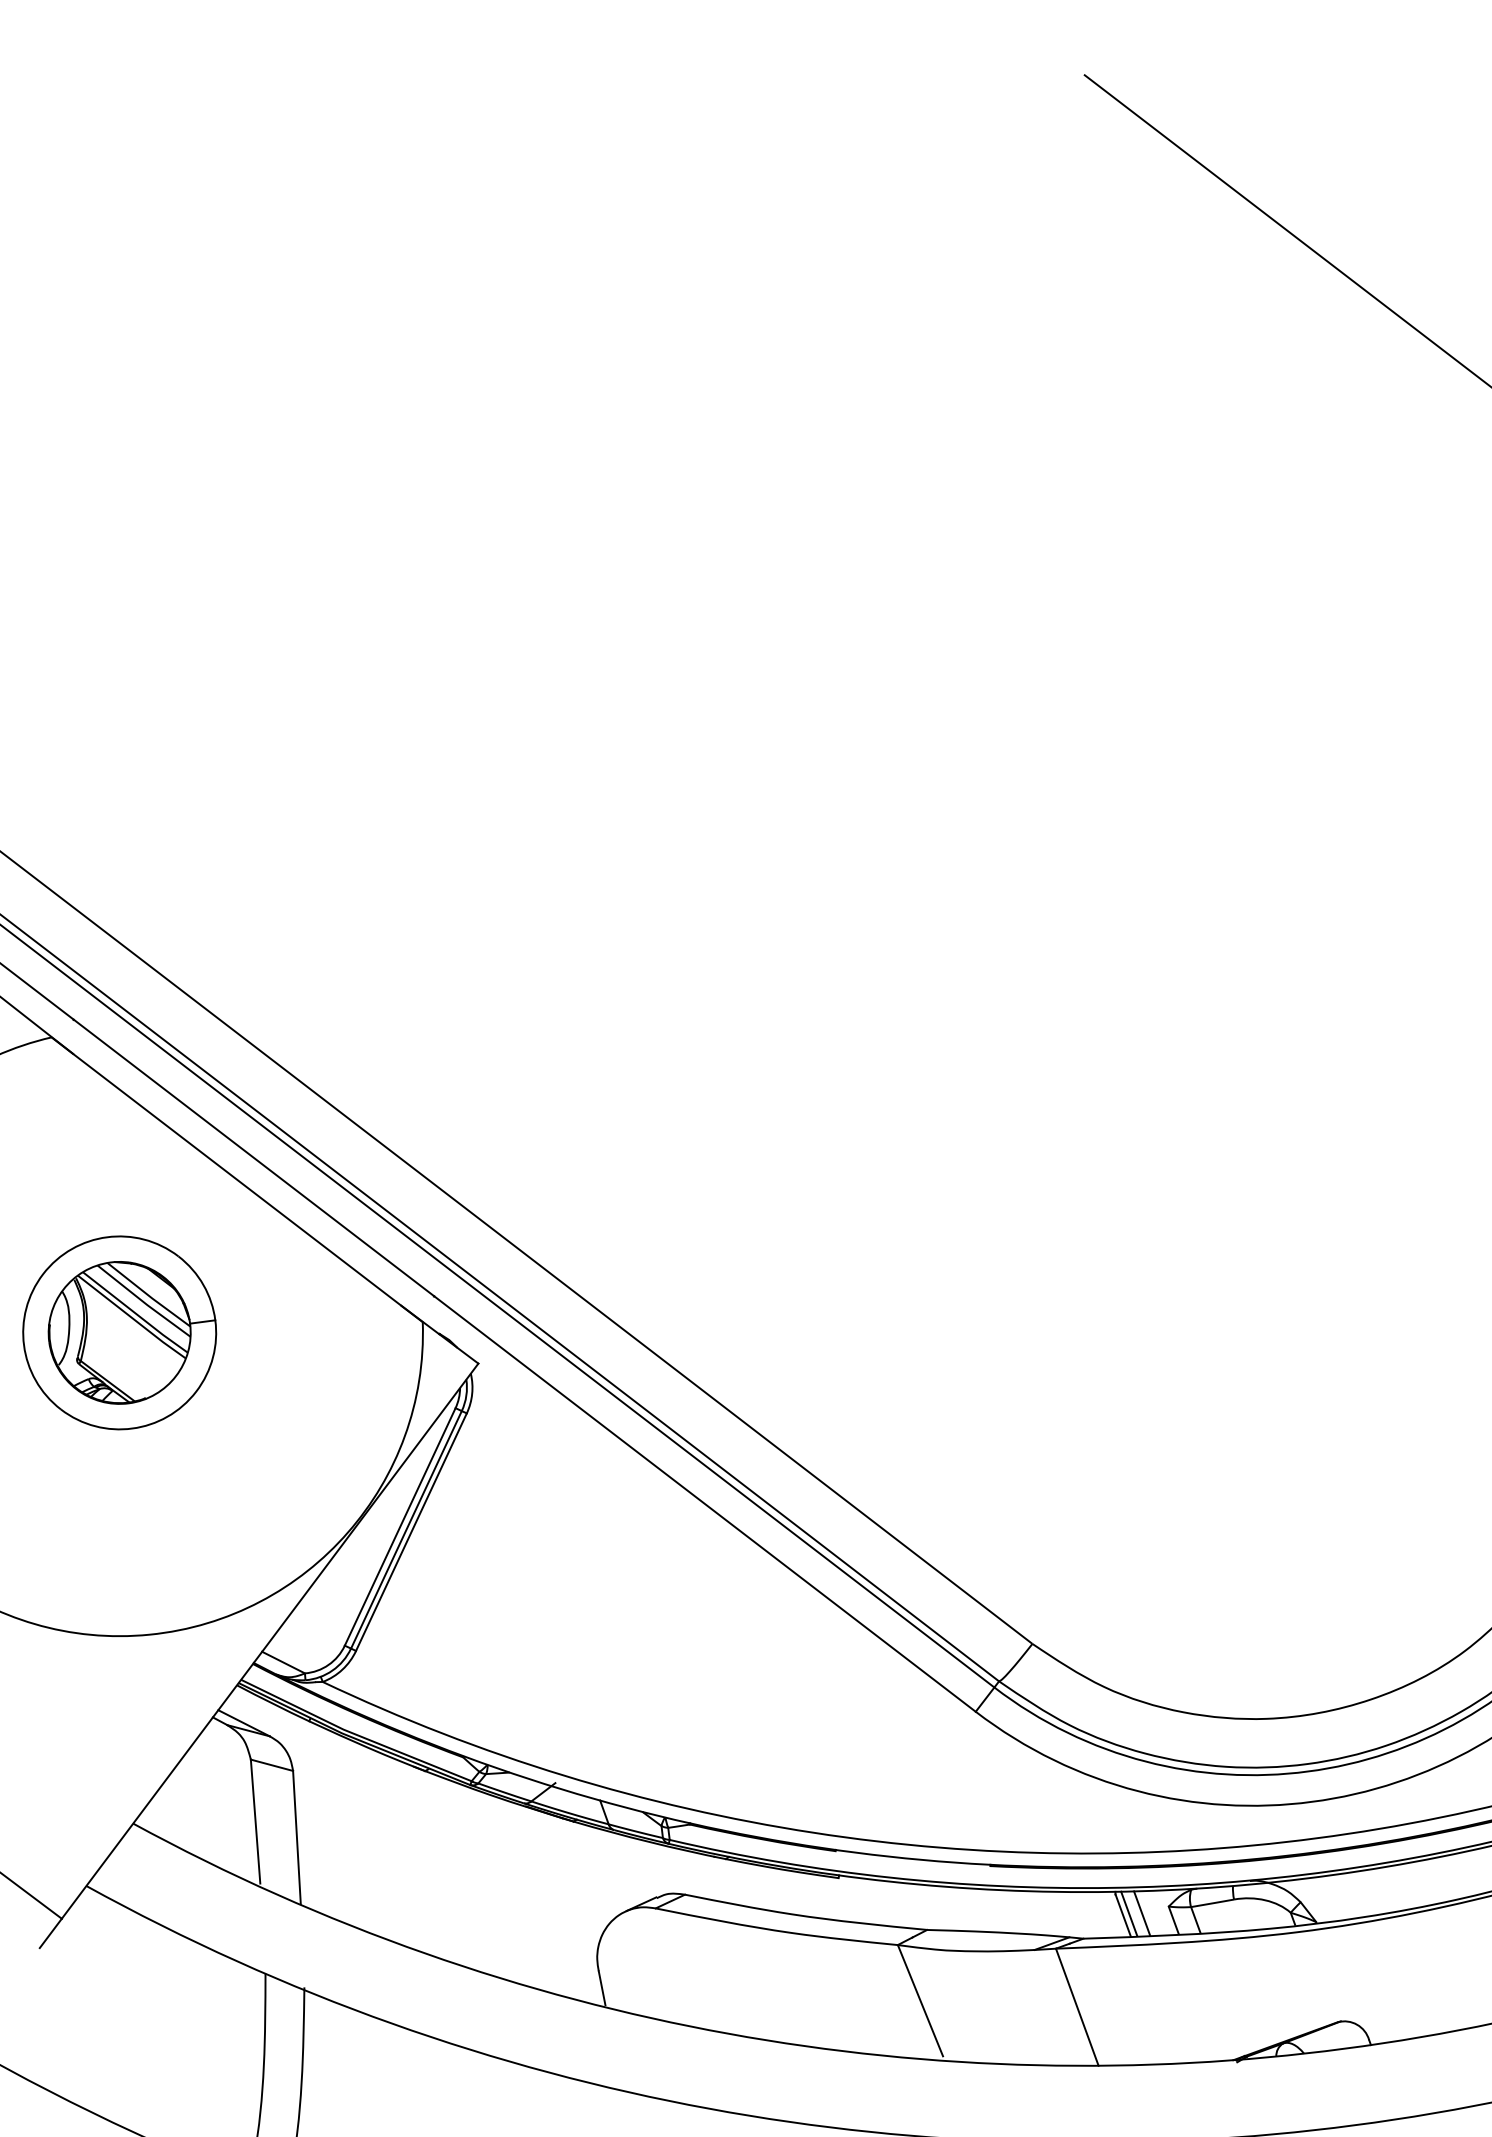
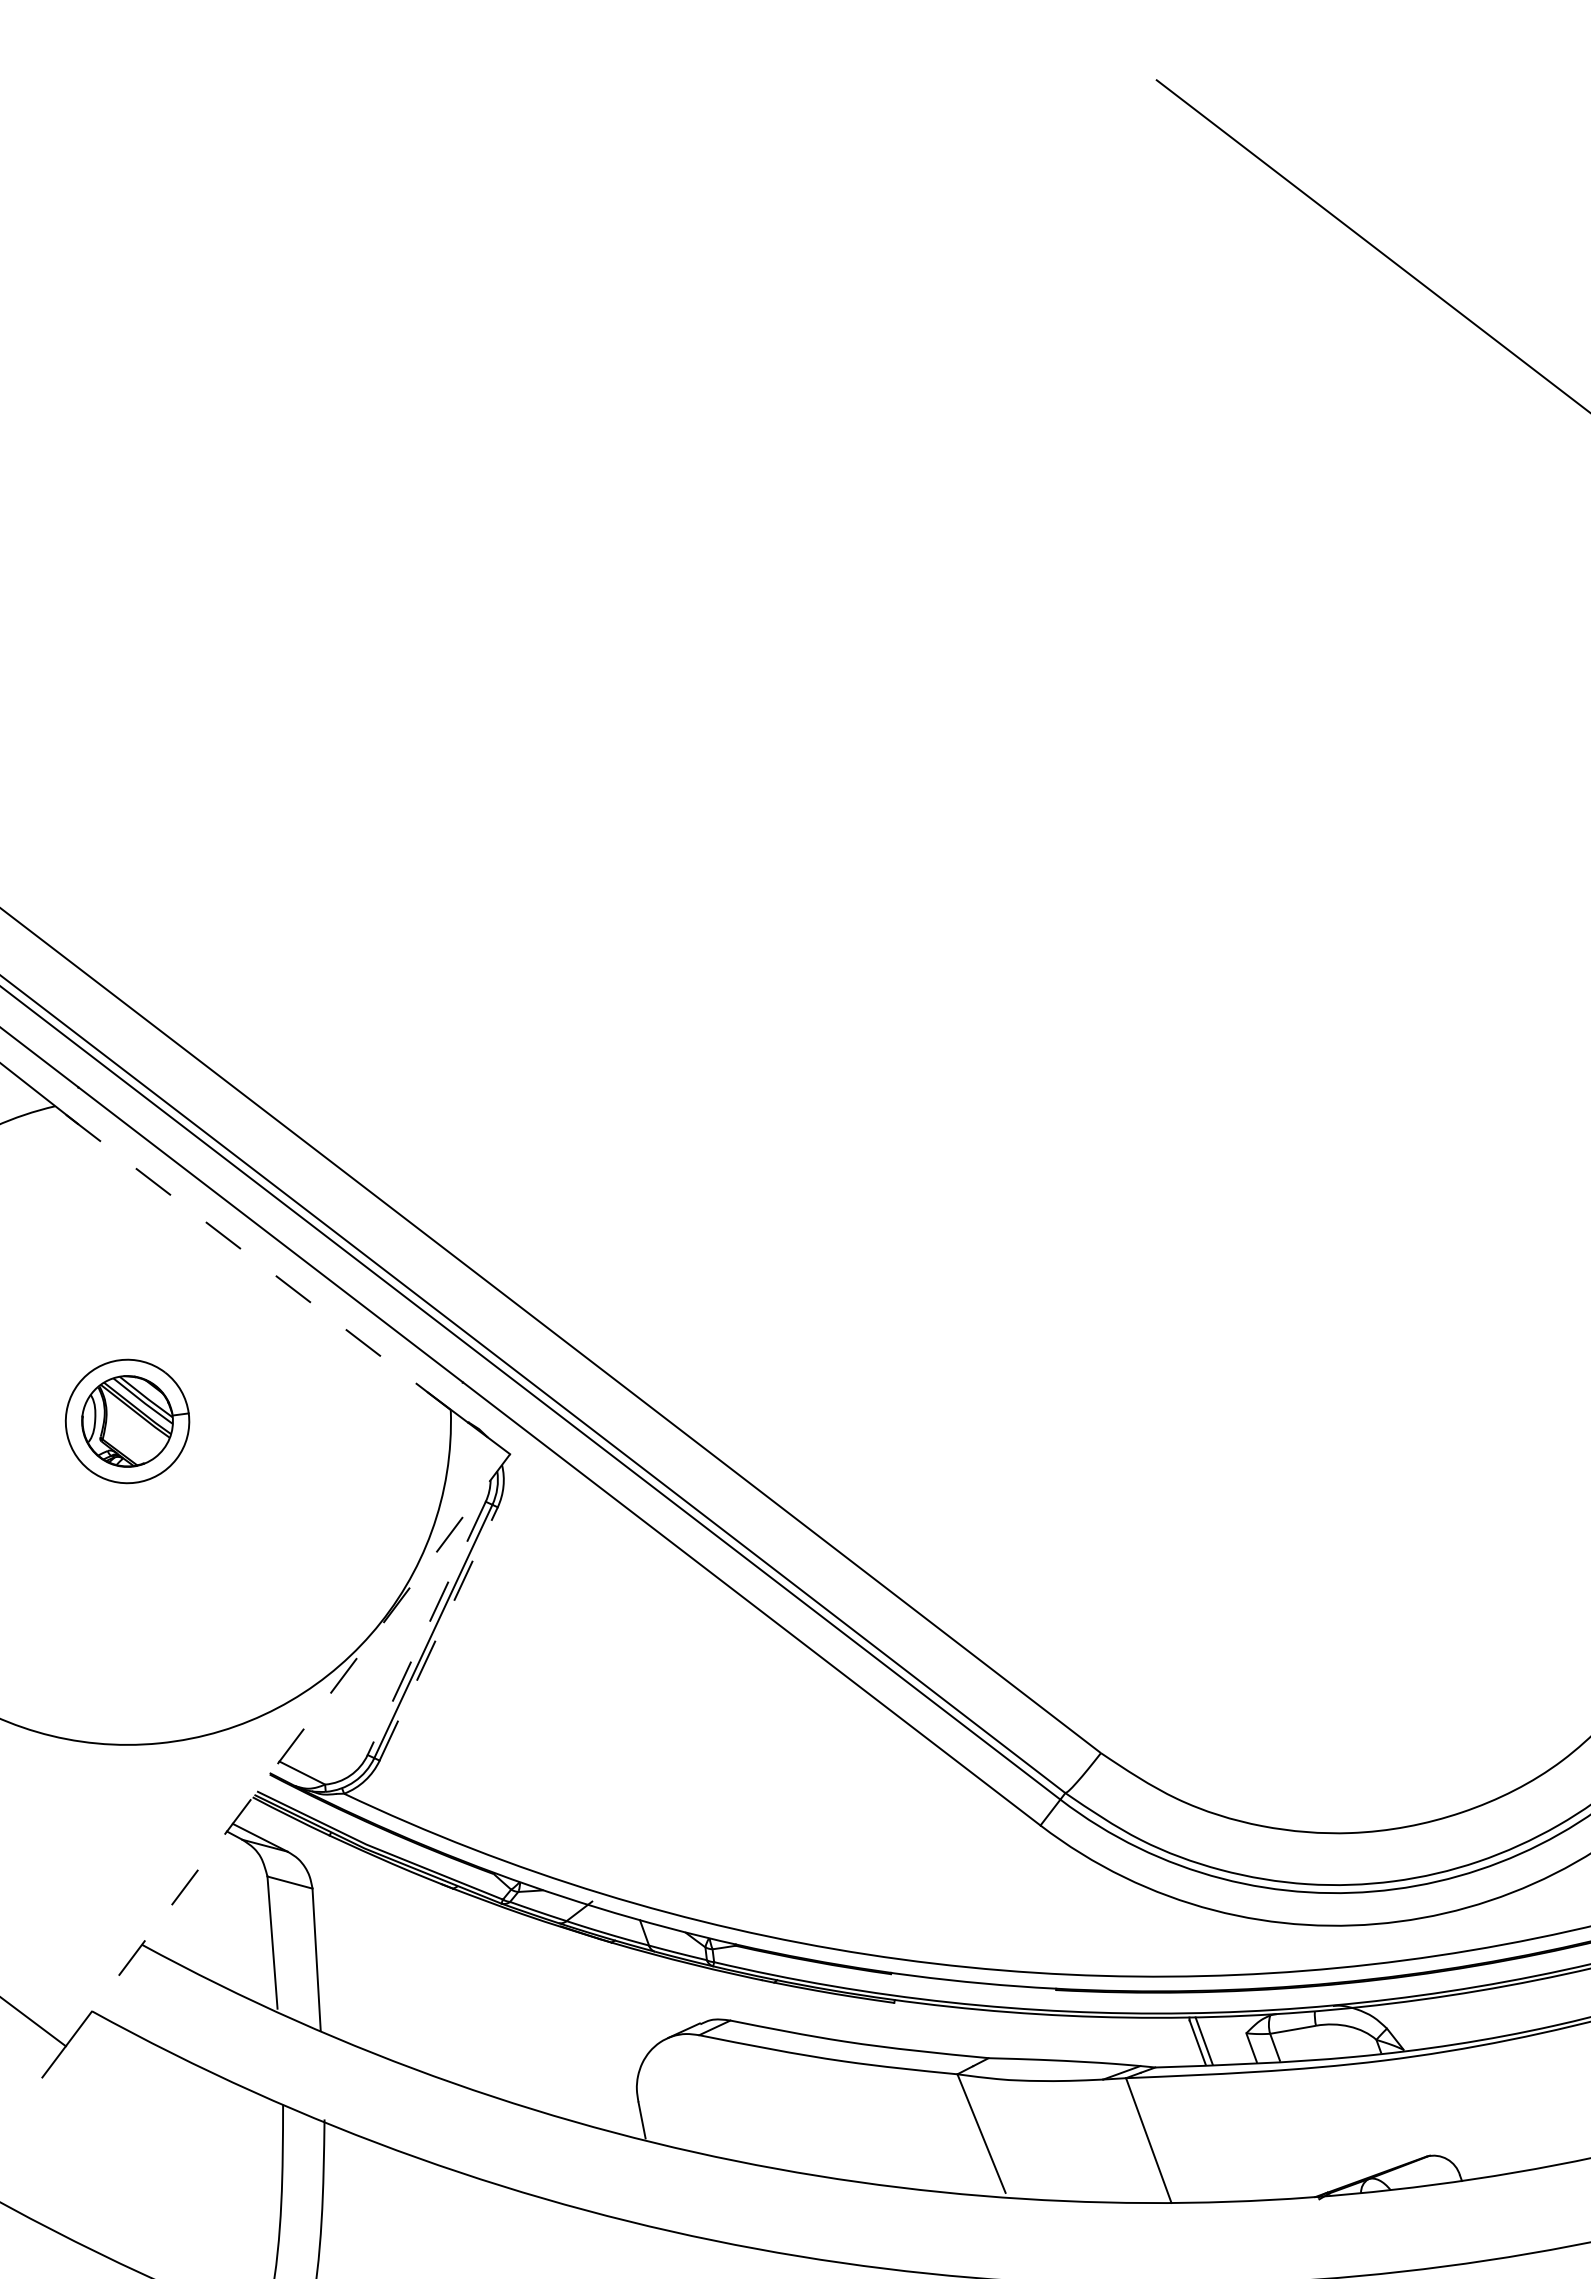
line: (236, 1179) -> (252, 1257), solid -> dashed
part: (119, 1332) -> (127, 1421), size x0.6
line: (399, 1527) -> (426, 1628), solid -> dashed
line: (411, 1531) -> (438, 1633), solid -> dashed
line: (270, 1640) -> (288, 1749), solid -> dashed
line: (1141, 1913) -> (1217, 2040), removed

